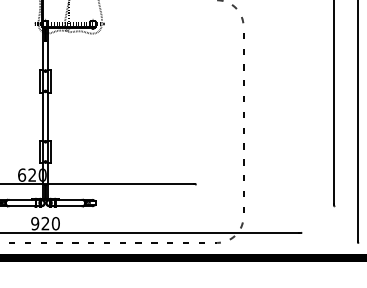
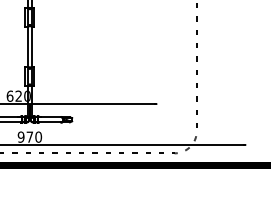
text: (45, 223) -> (29, 137), 920 -> 970

